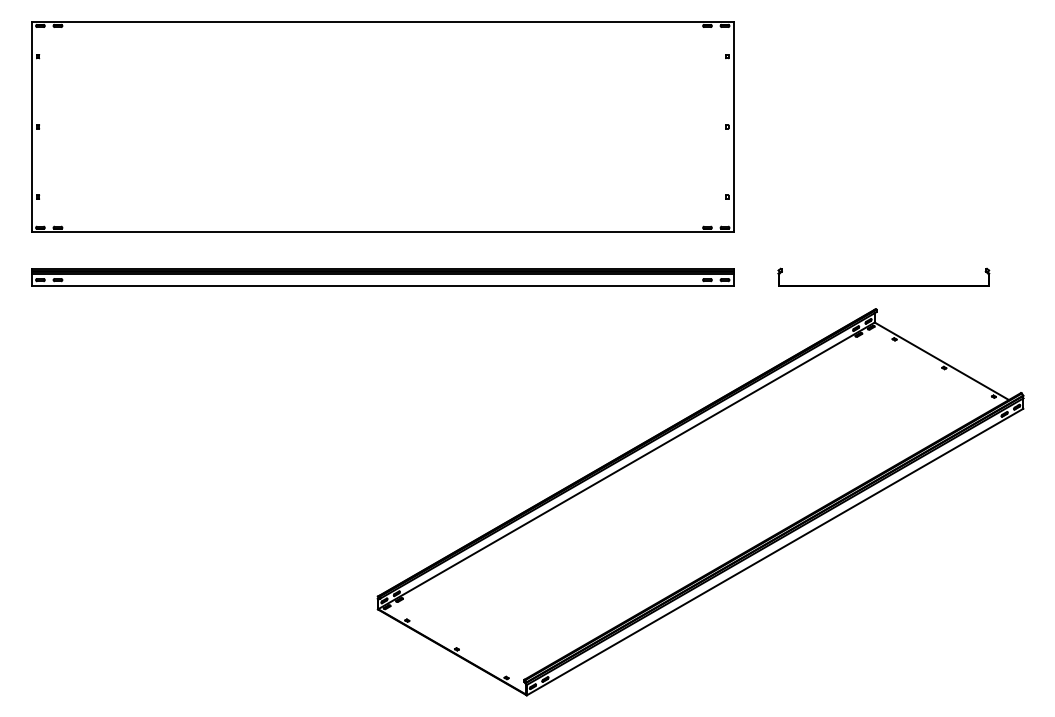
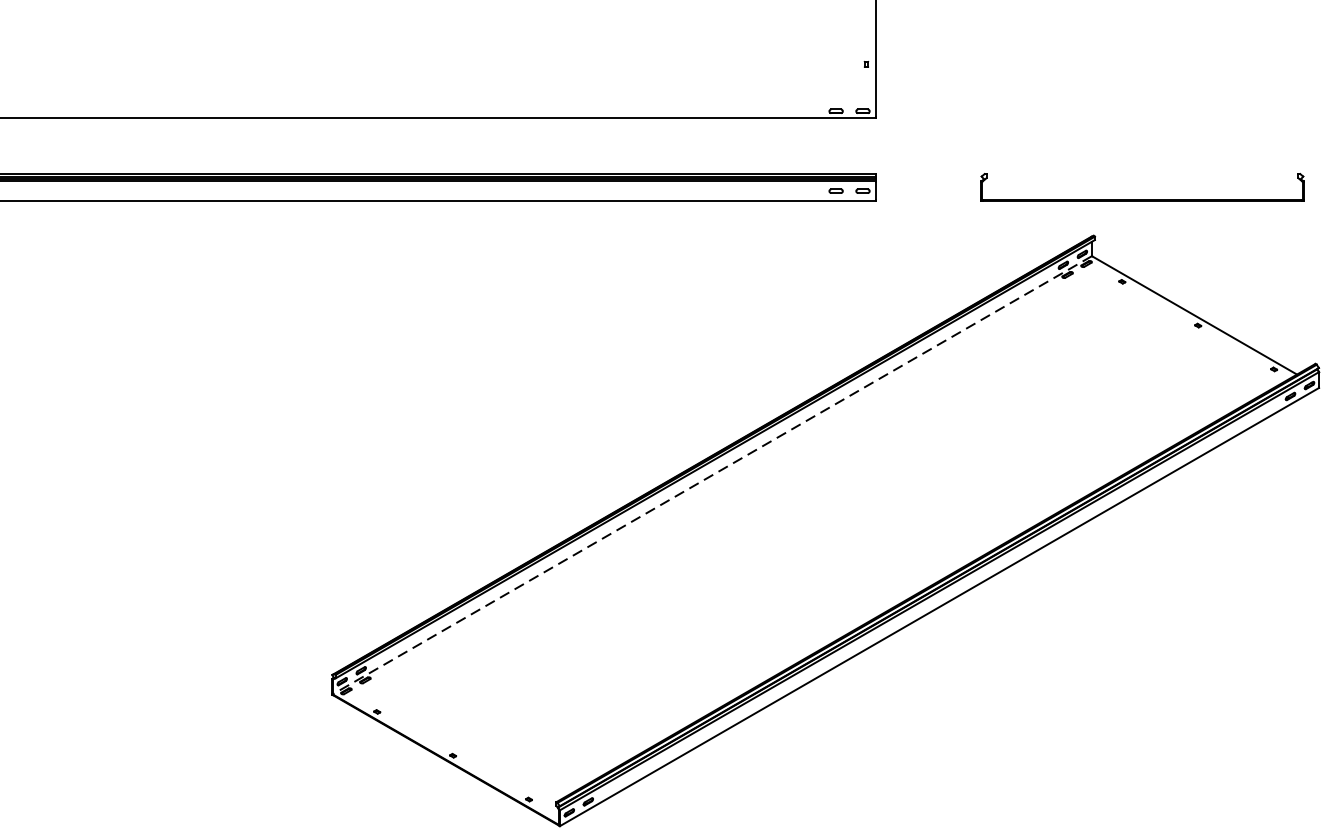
part: (883, 285) -> (1141, 199), moved
line: (626, 465) -> (712, 474), solid -> dashed

